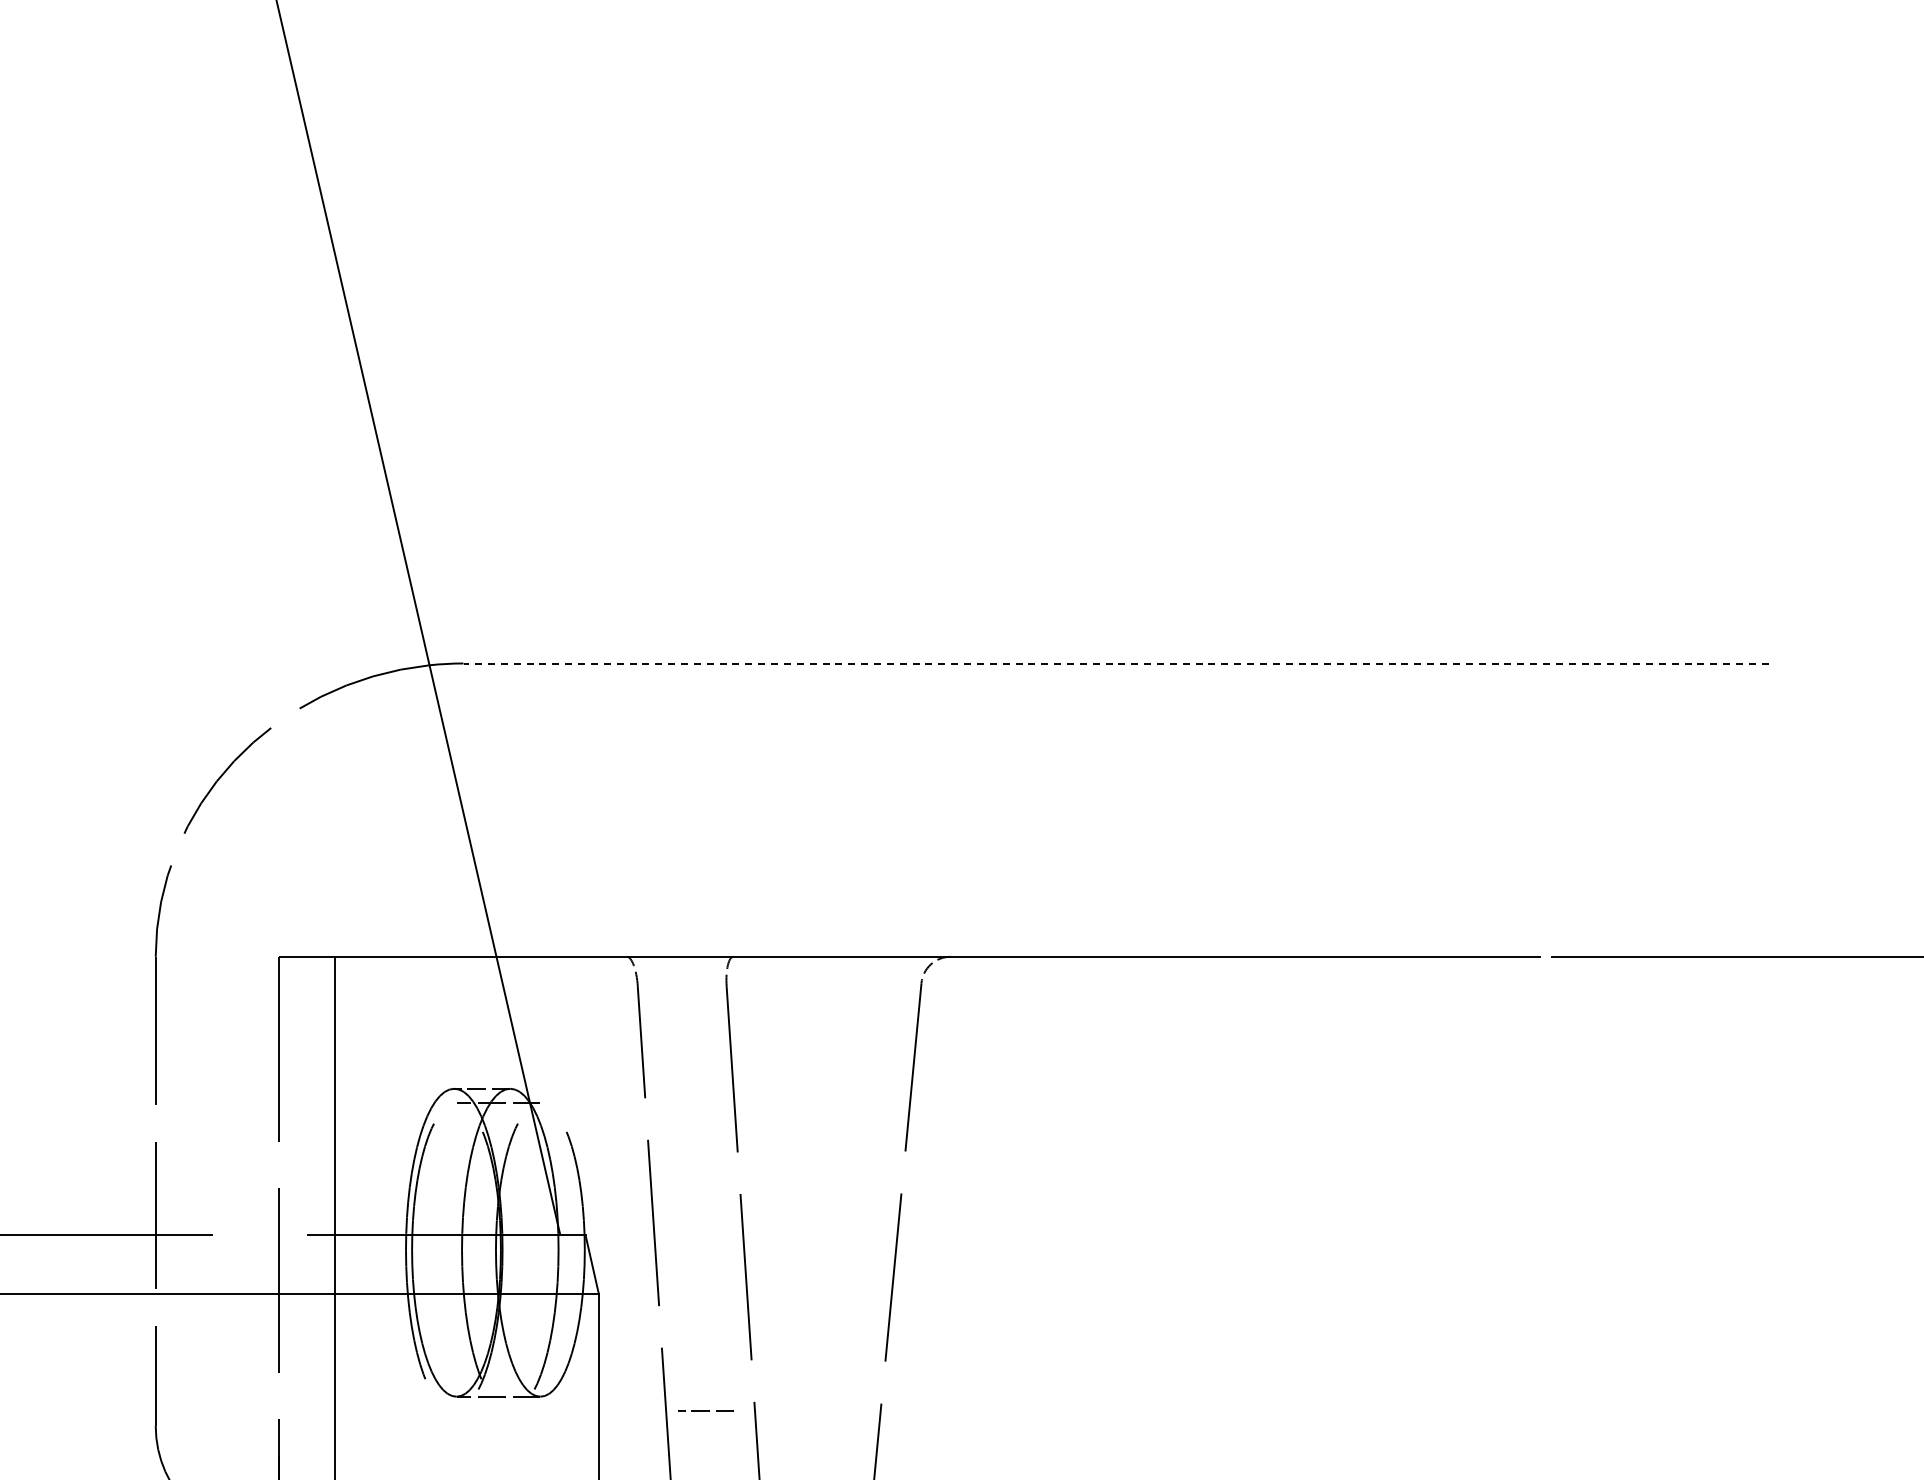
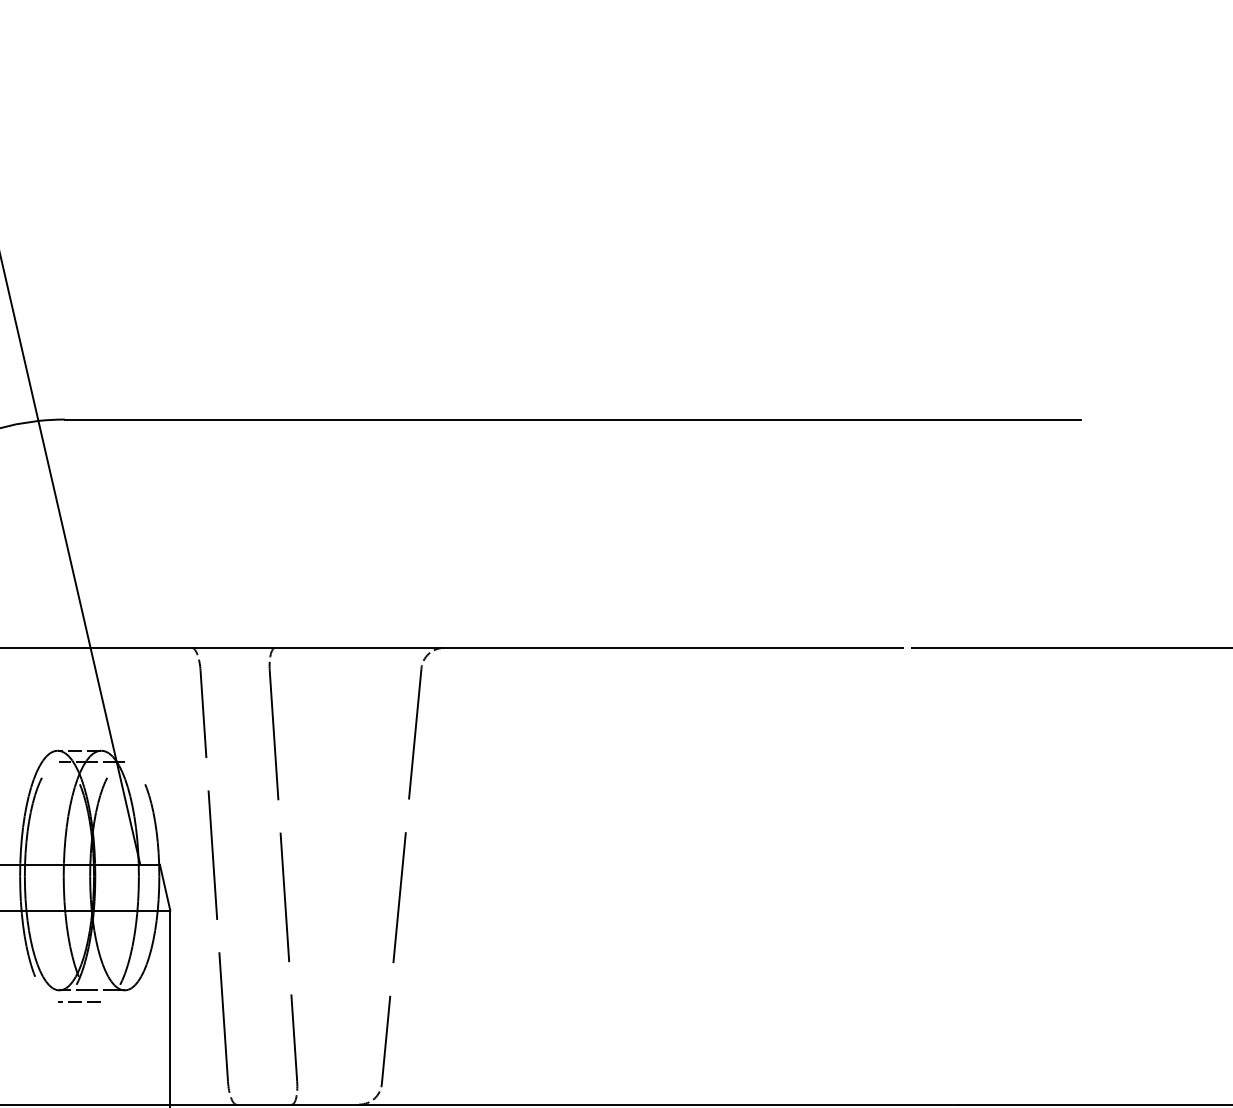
line: (1116, 663) -> (573, 419), dashed -> solid
line: (705, 1410) -> (78, 1001), moved

